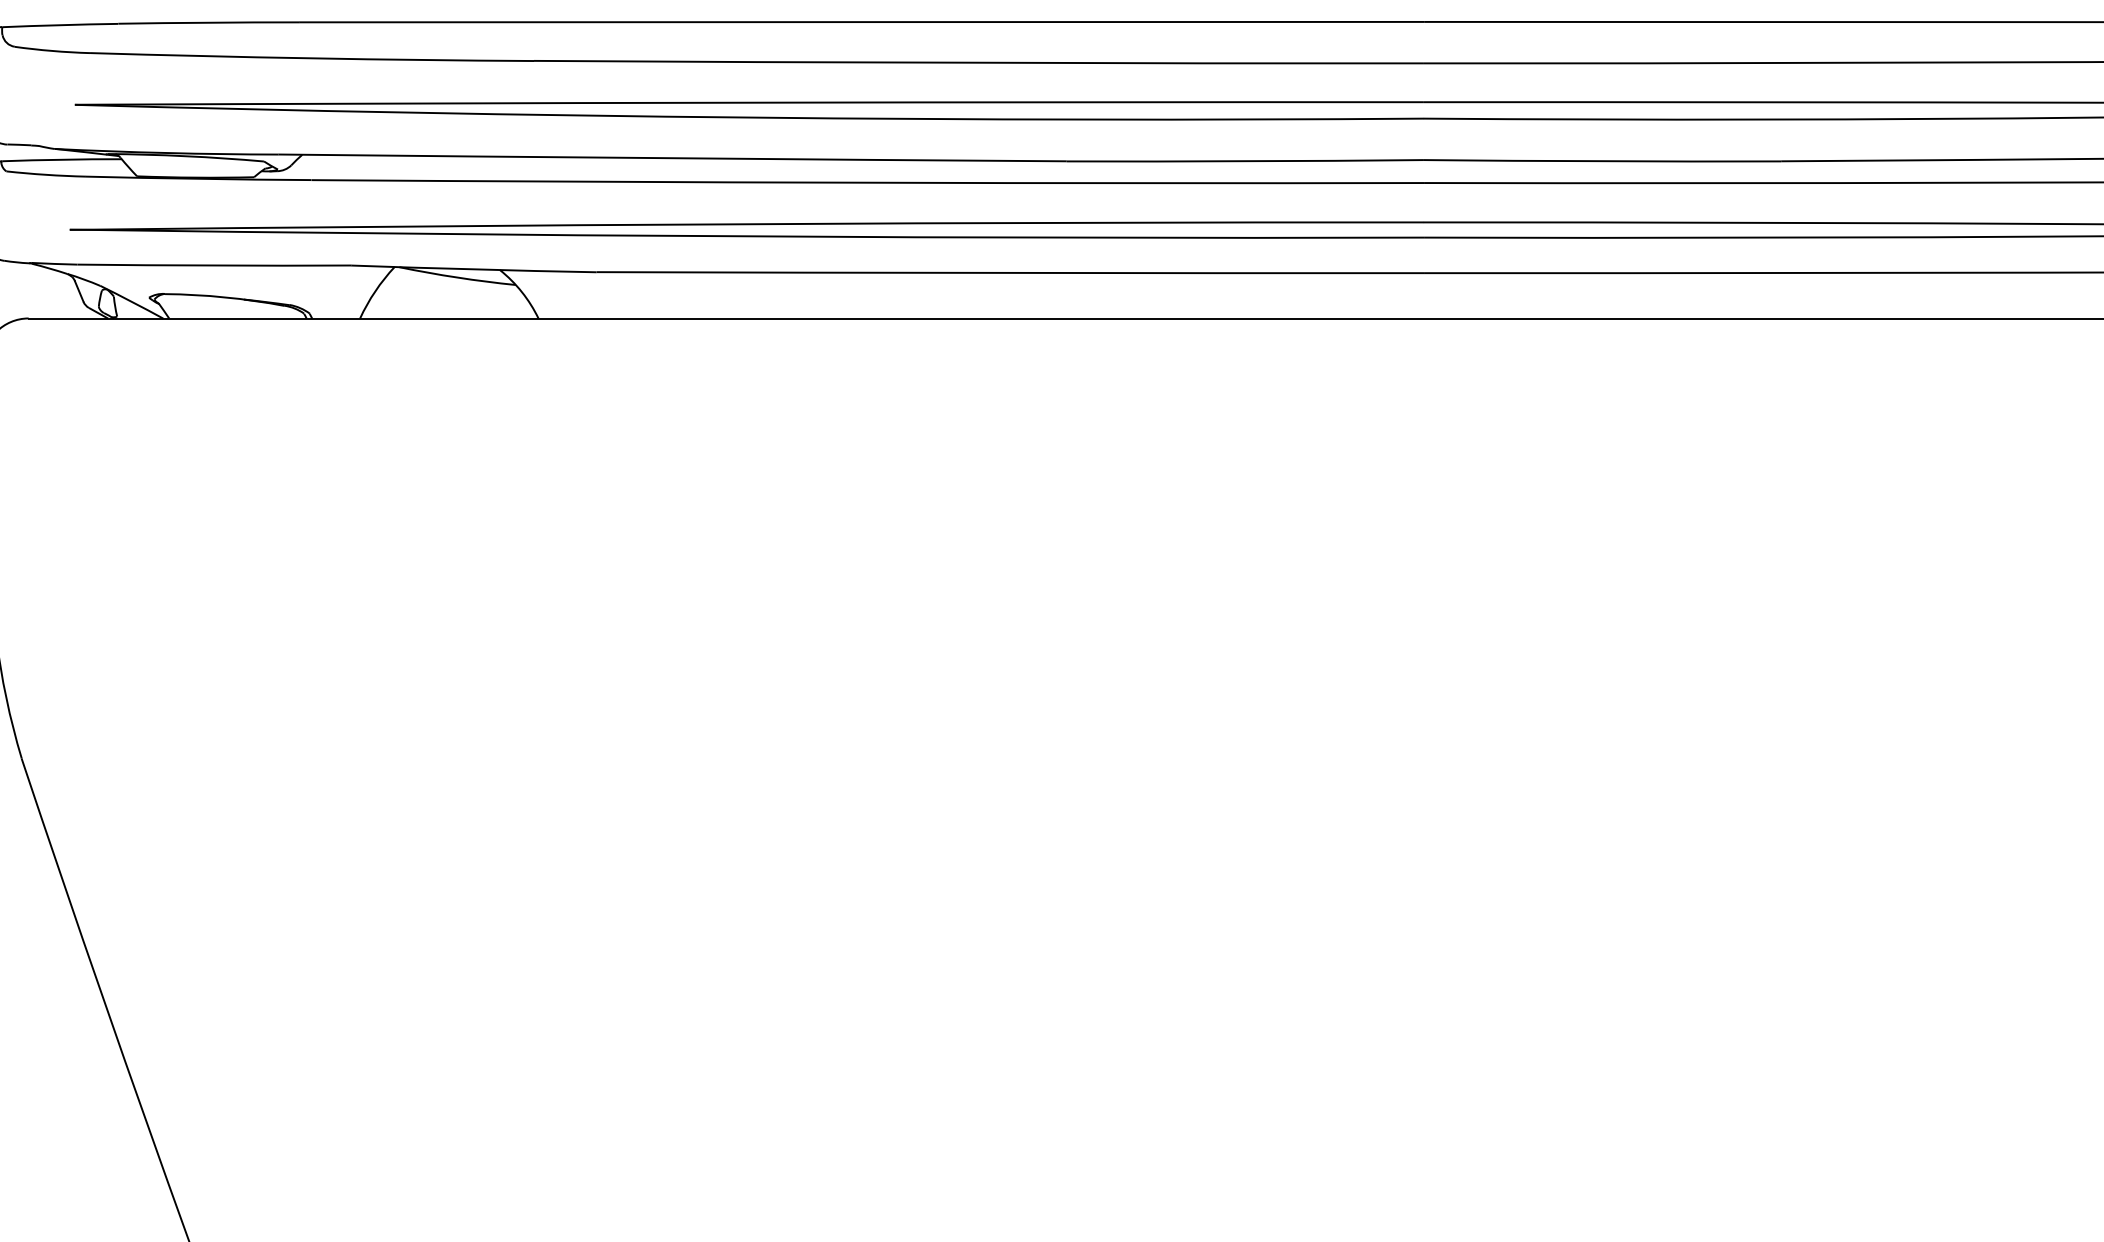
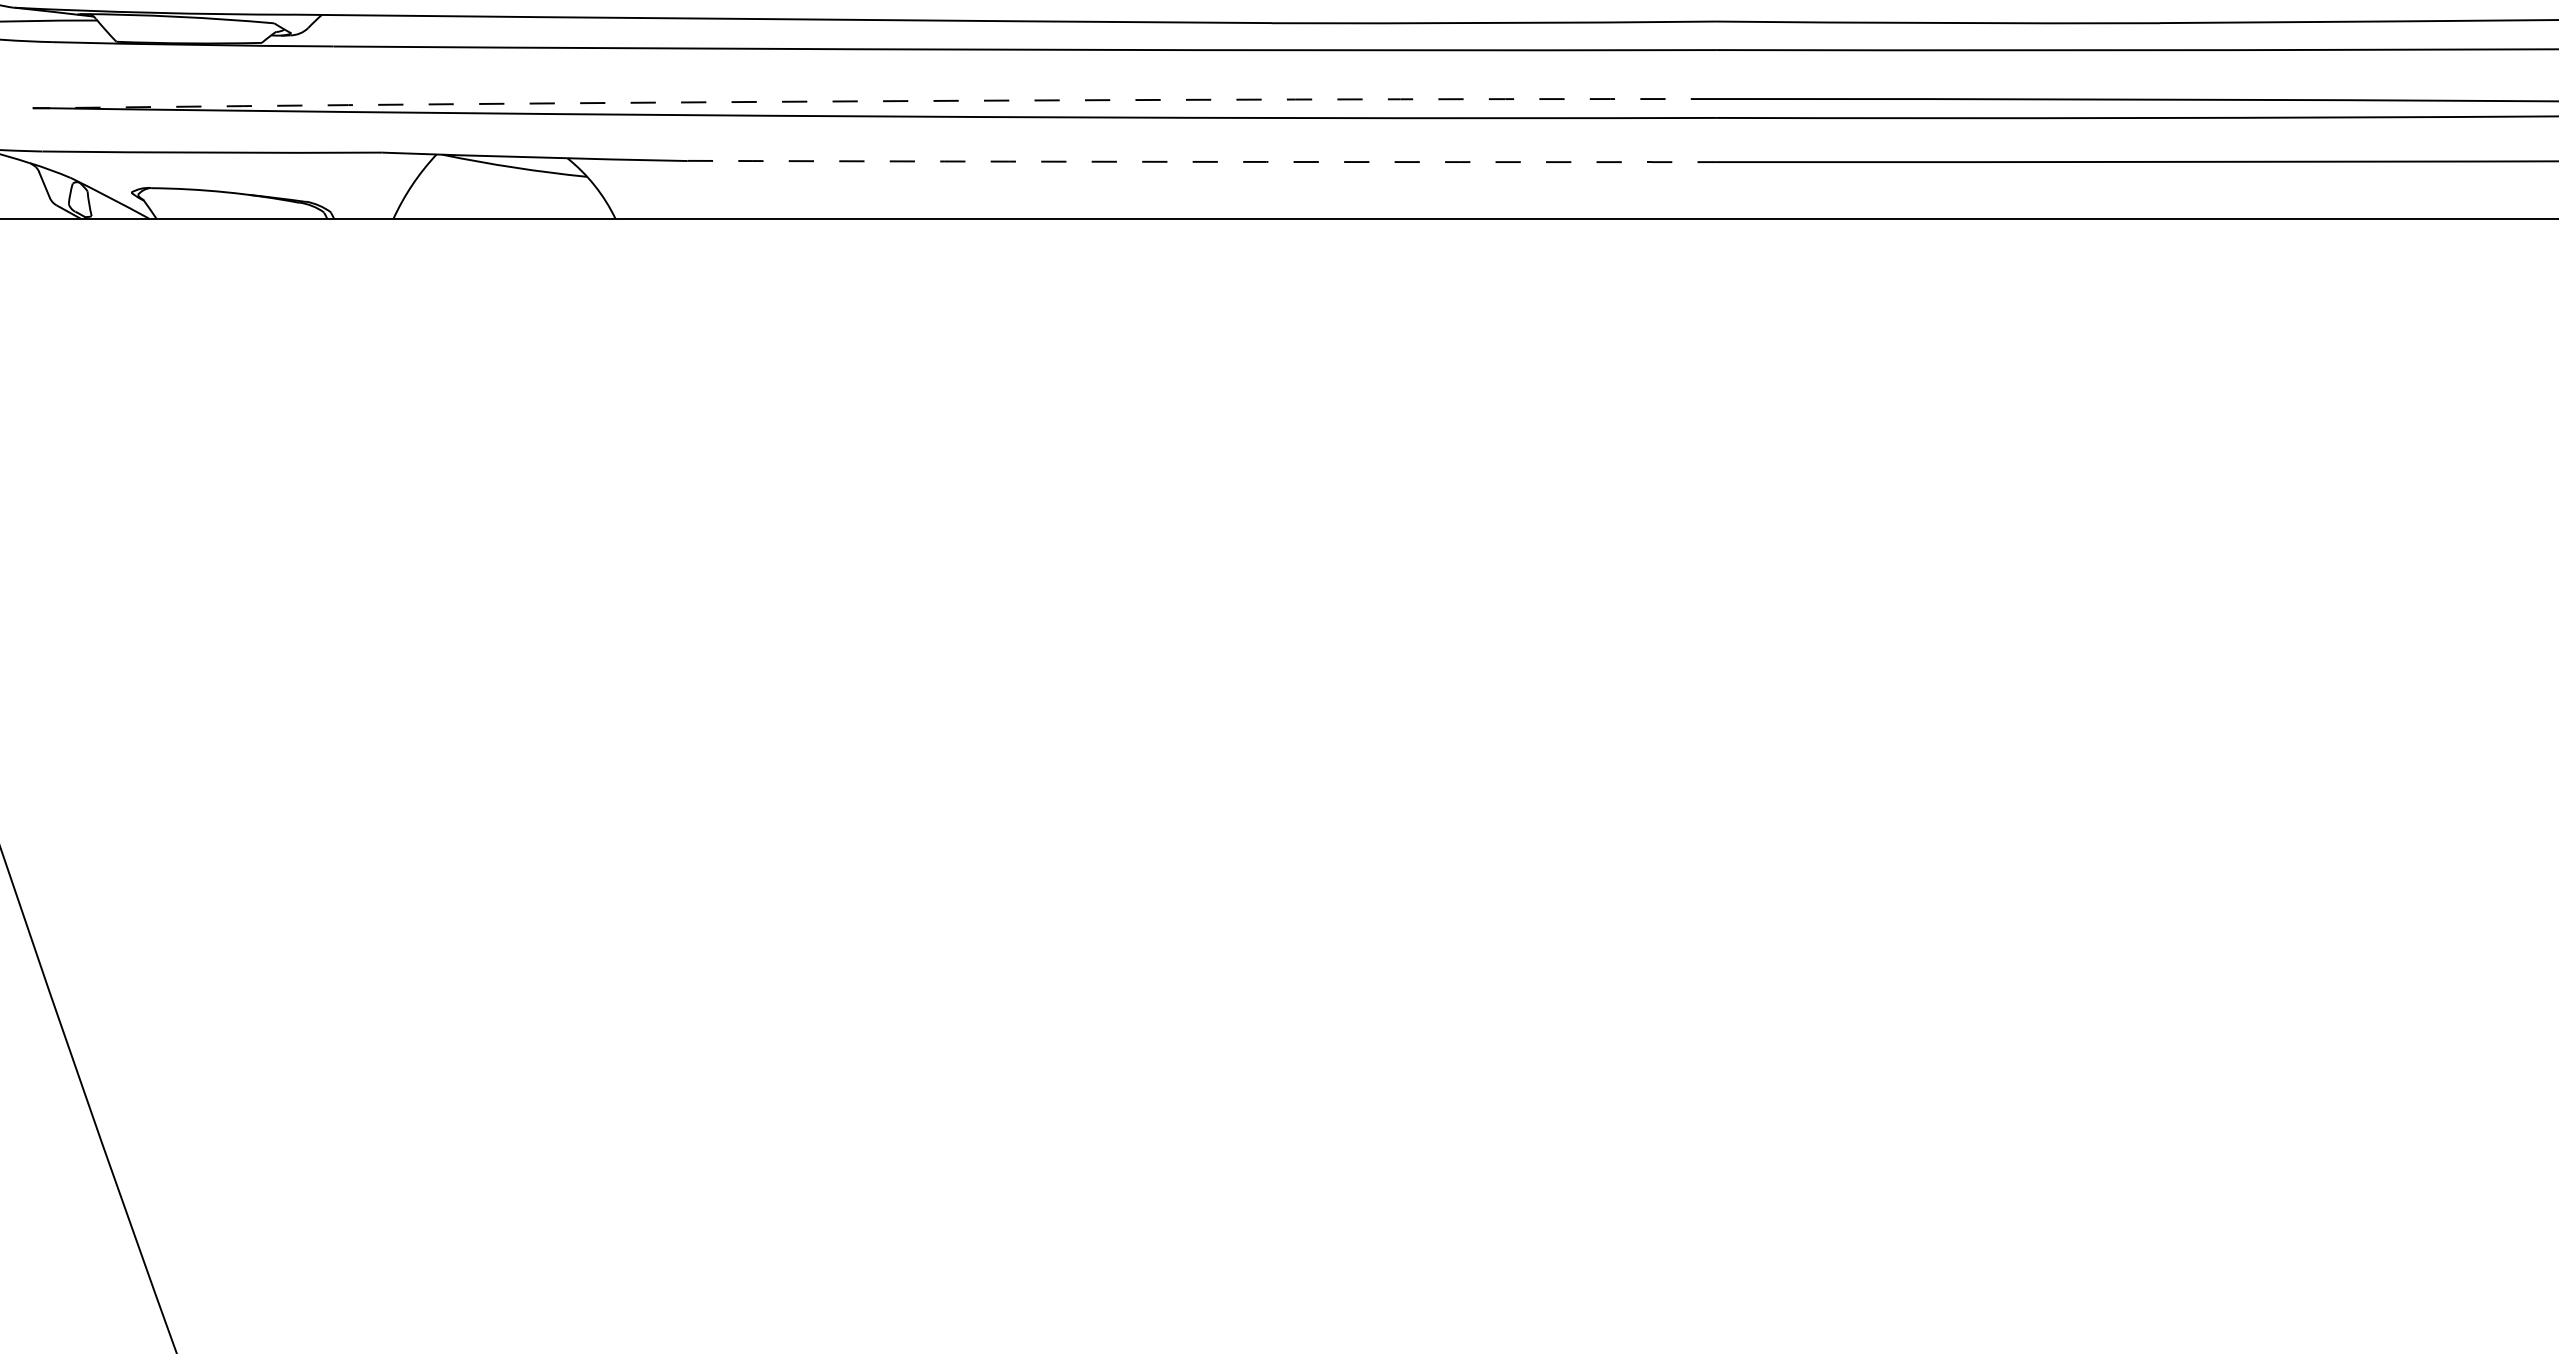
arc: (746, 224) -> (873, 101), solid -> dashed
arc: (1010, 272) -> (1202, 161), solid -> dashed

